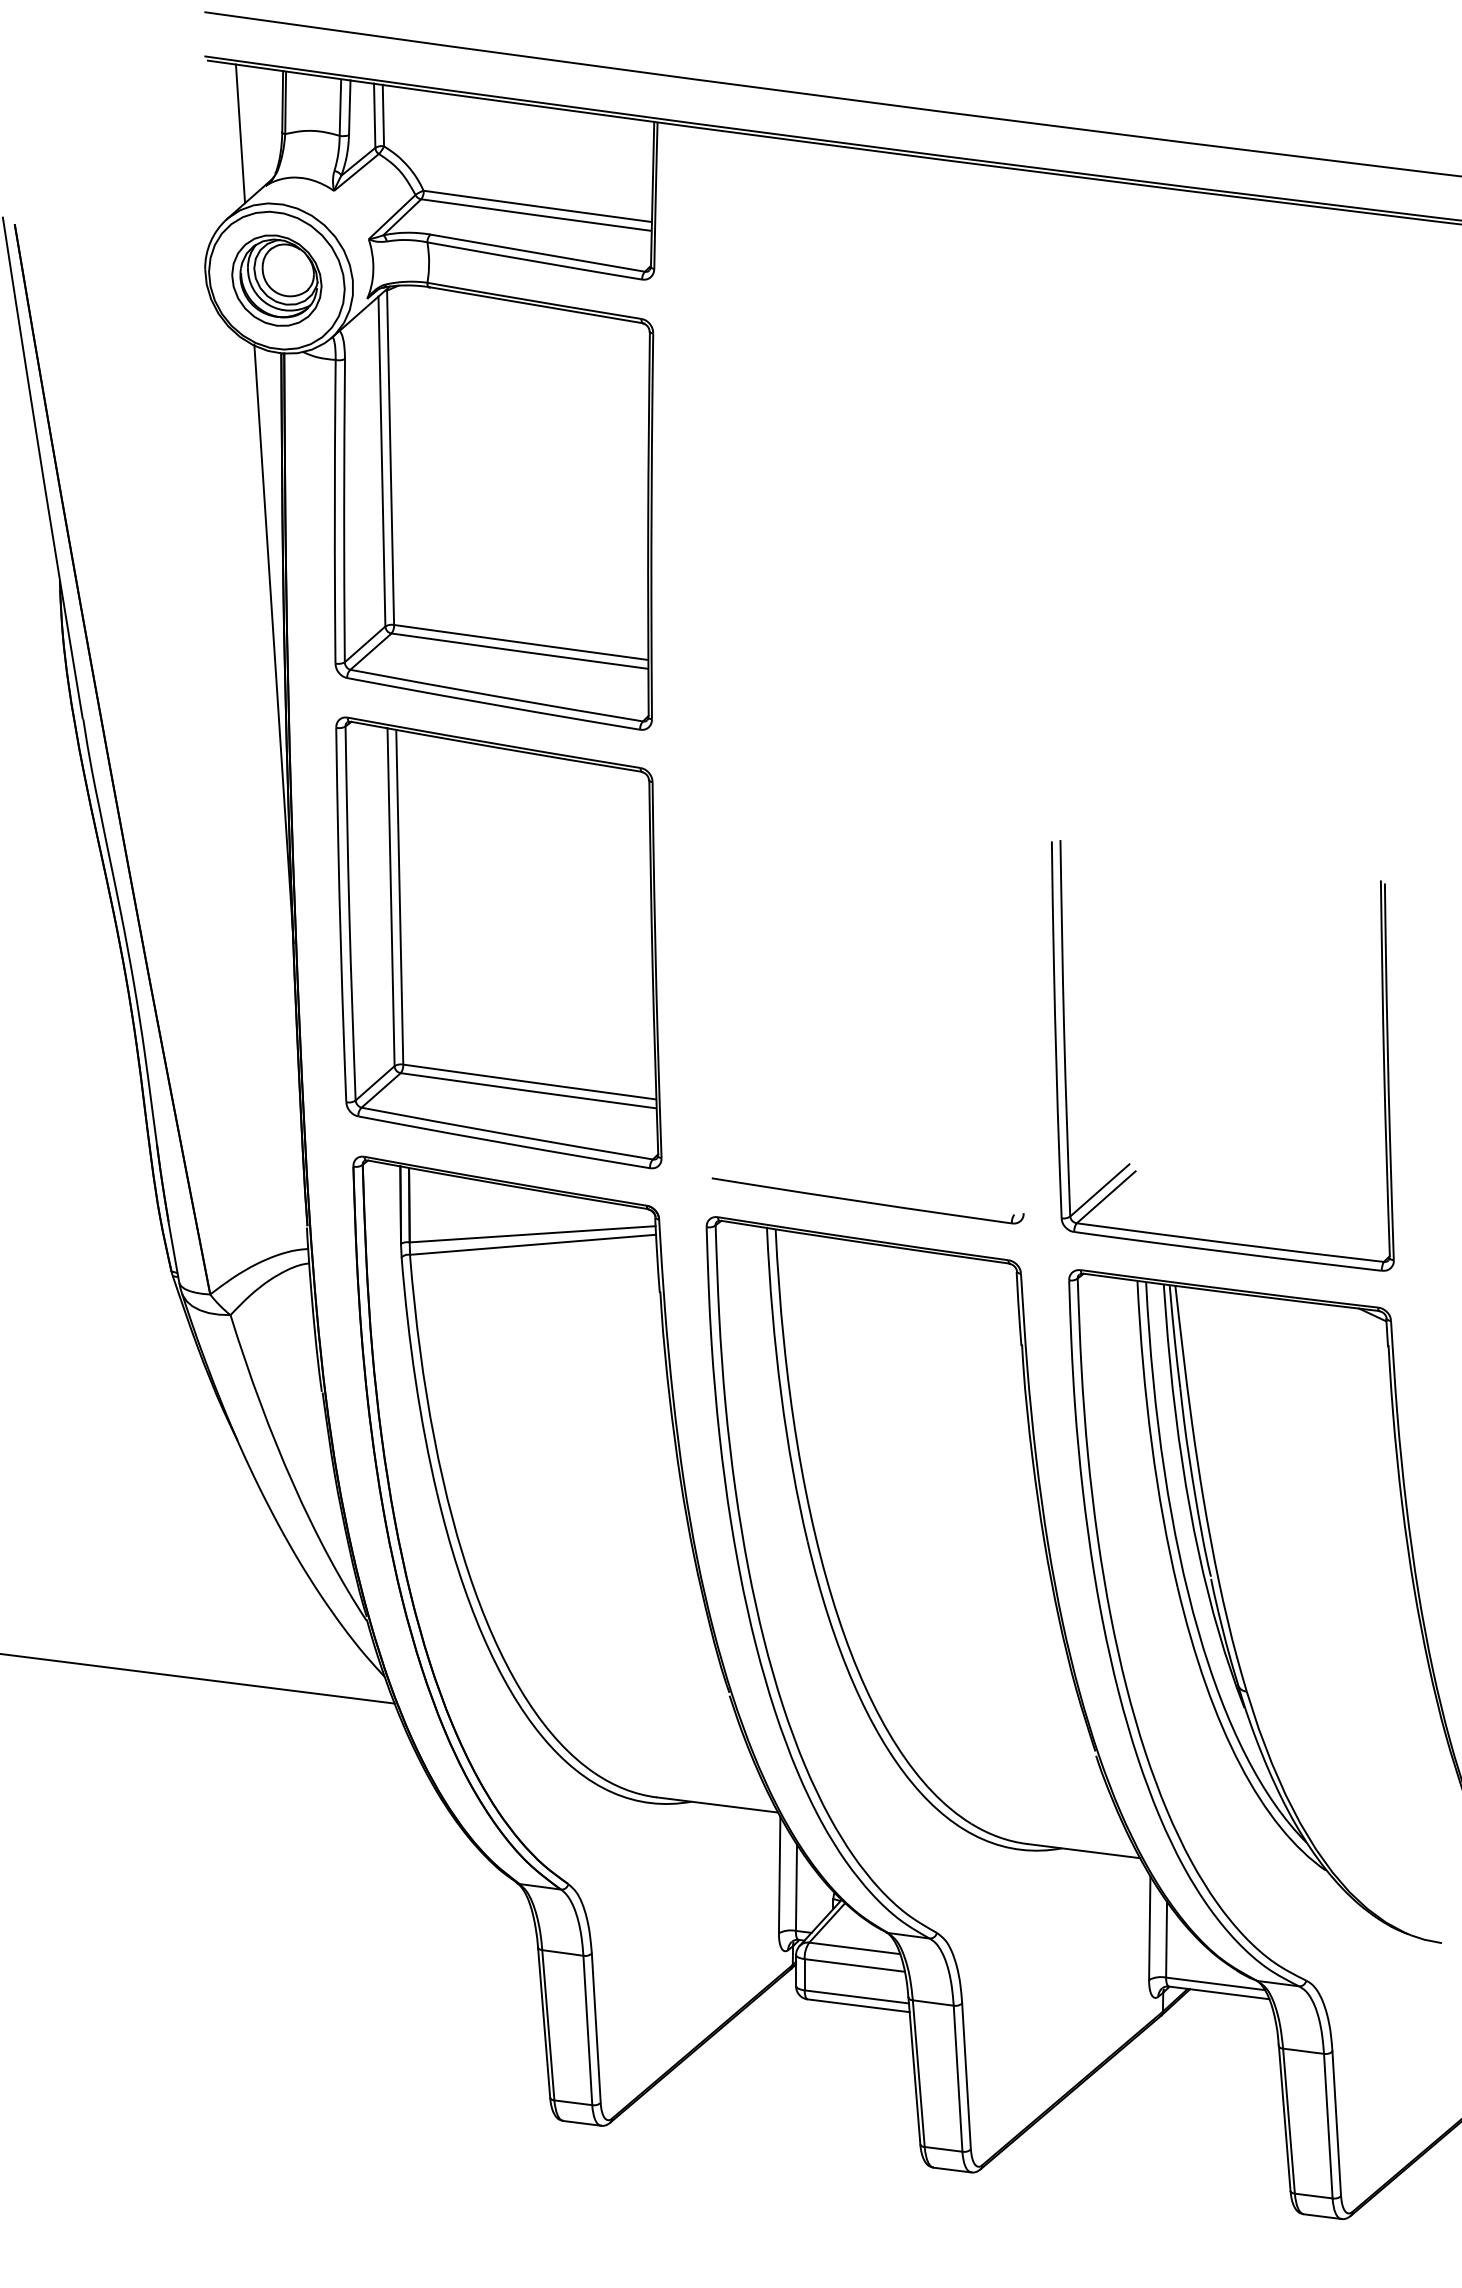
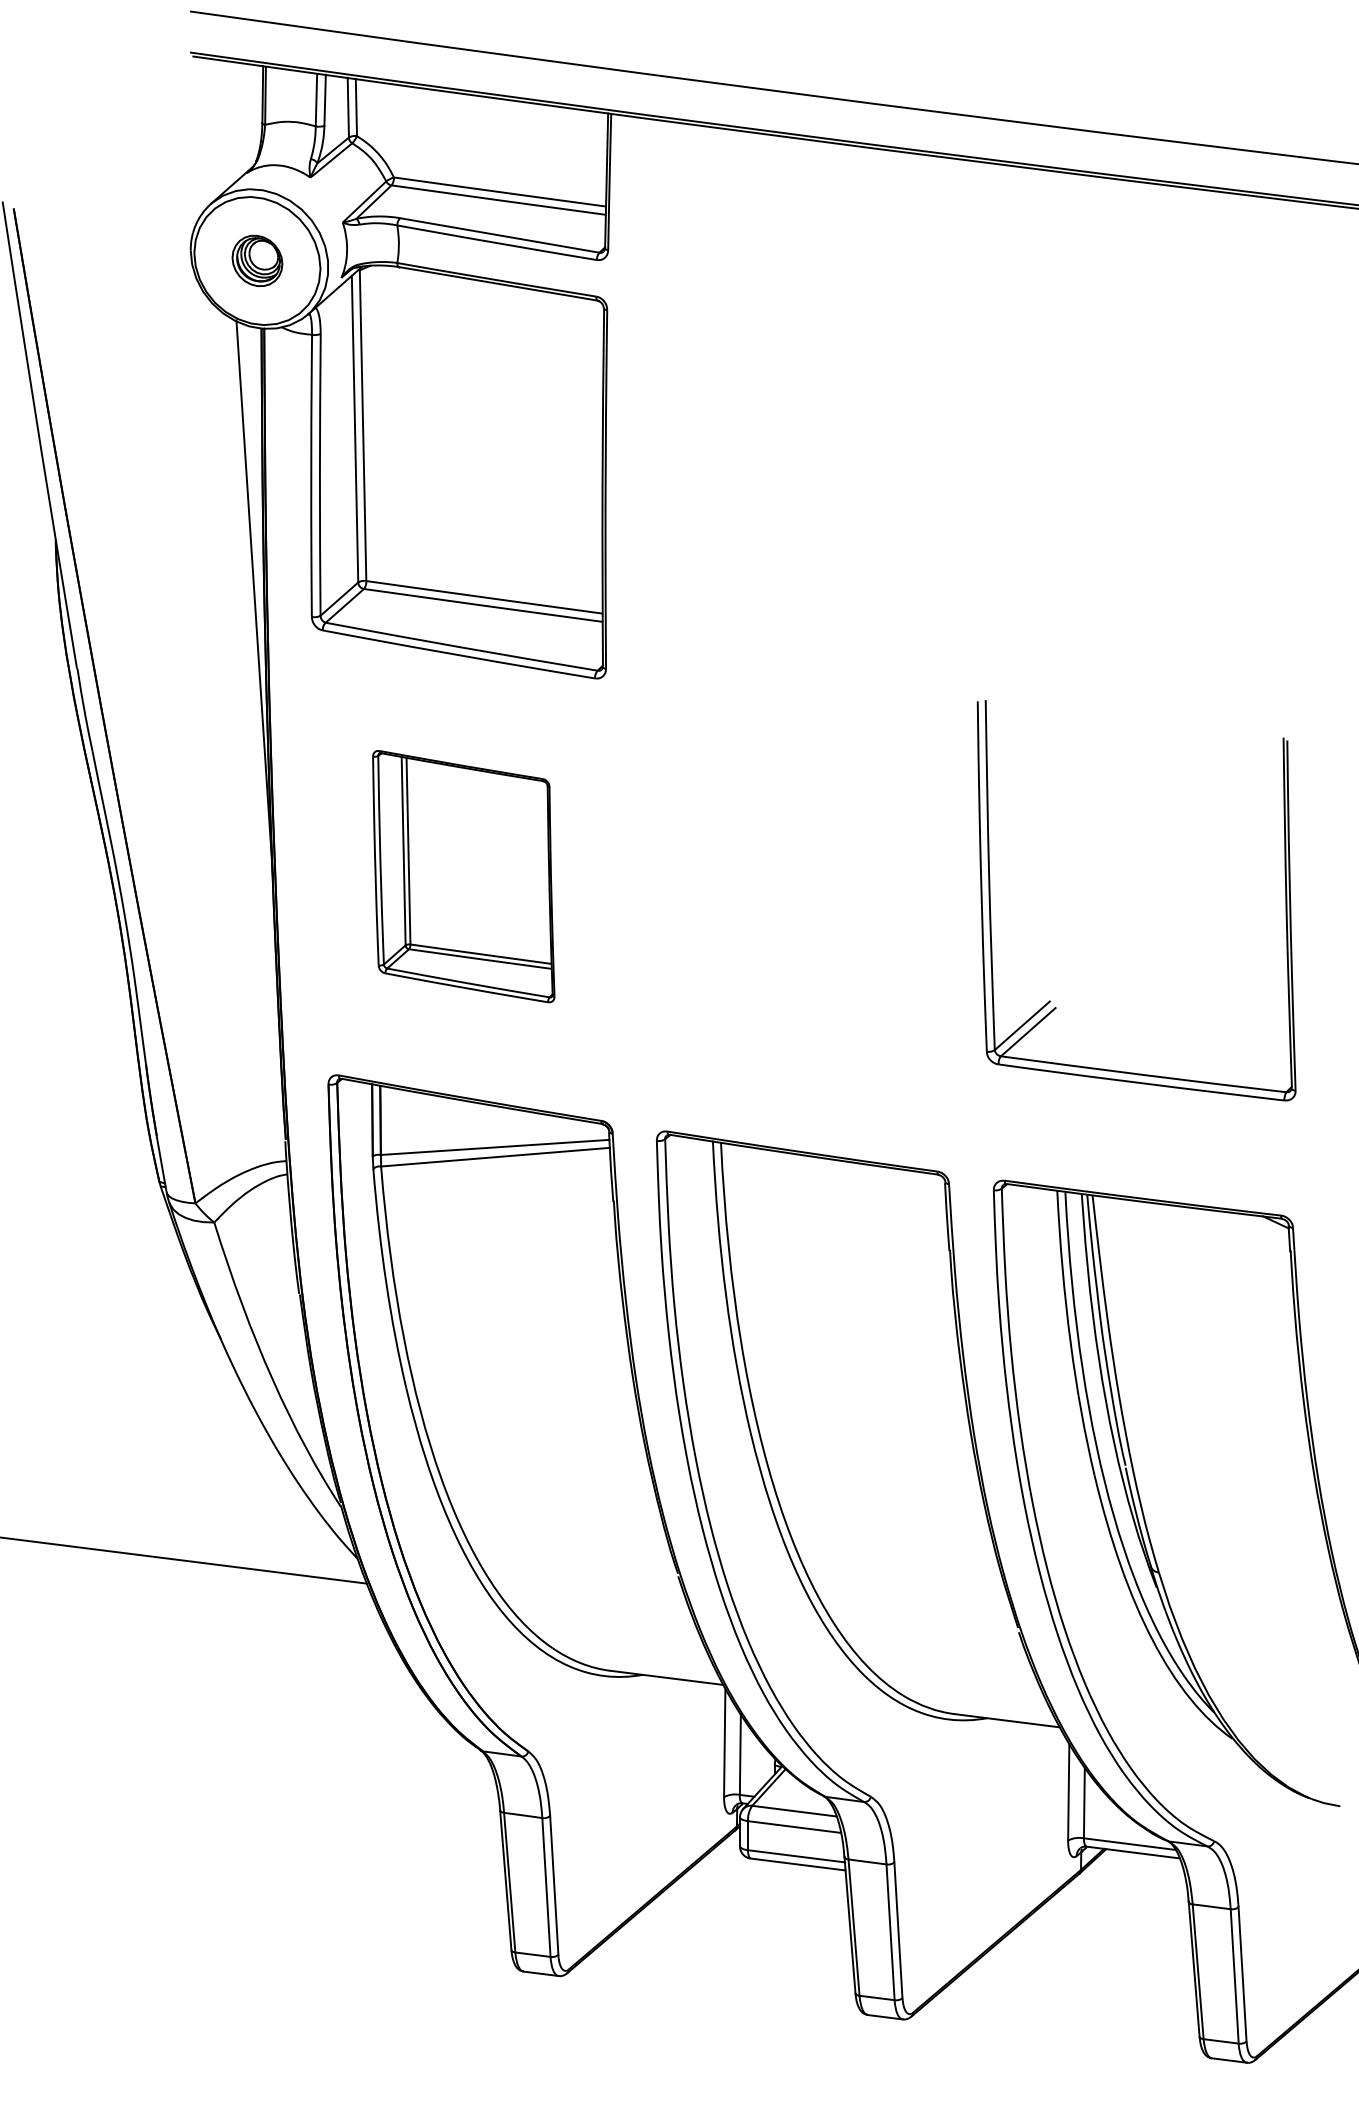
line: (240, 133) -> (223, 124), removed
part: (276, 280) -> (257, 260), size x0.6
part: (498, 942) -> (463, 876), size x0.6
part: (1130, 1163) -> (1050, 1000), moved
part: (867, 1200) -> (806, 1116), removed

